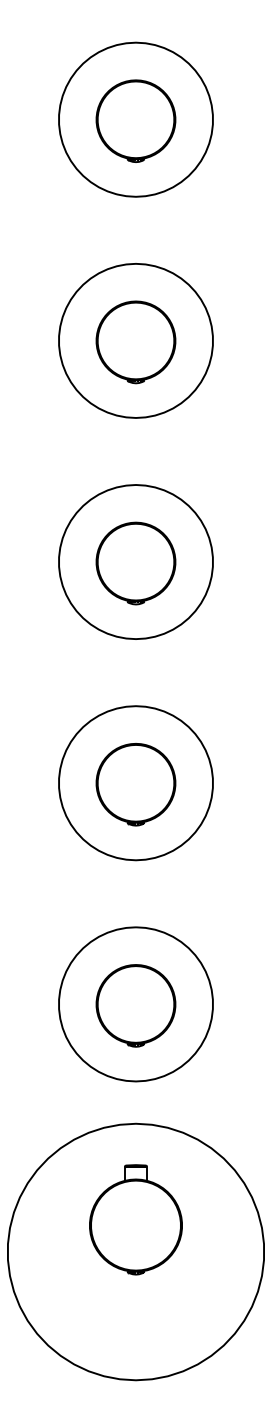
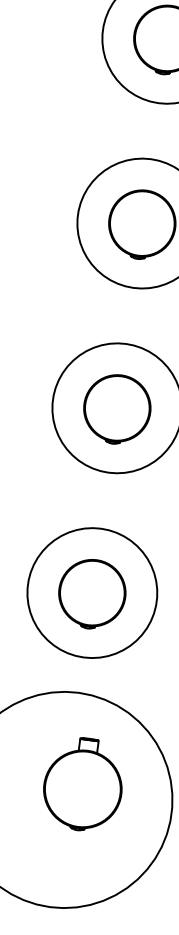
part: (135, 1219) -> (83, 784), moved

